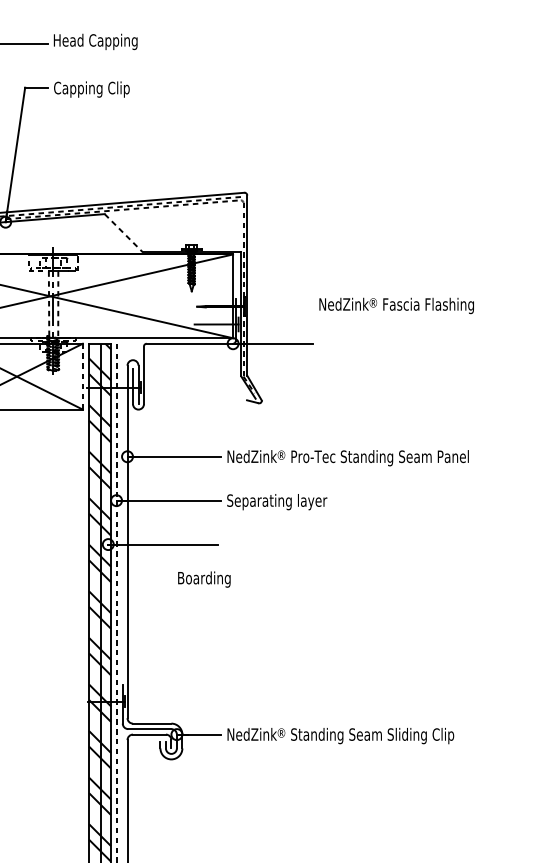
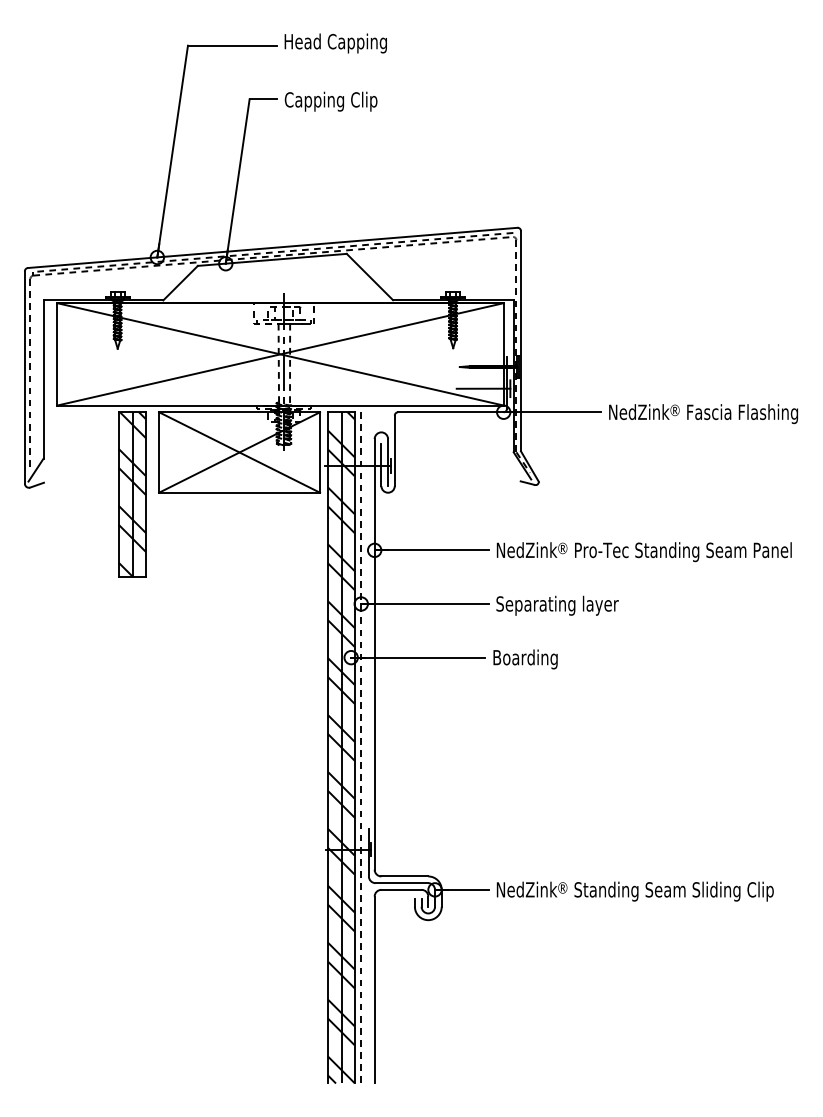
line: (123, 233) -> (369, 277), dashed -> solid
text: (396, 306) -> (703, 414), moved
line: (83, 376) -> (320, 452), dashed -> solid
text: (204, 579) -> (525, 659), moved

